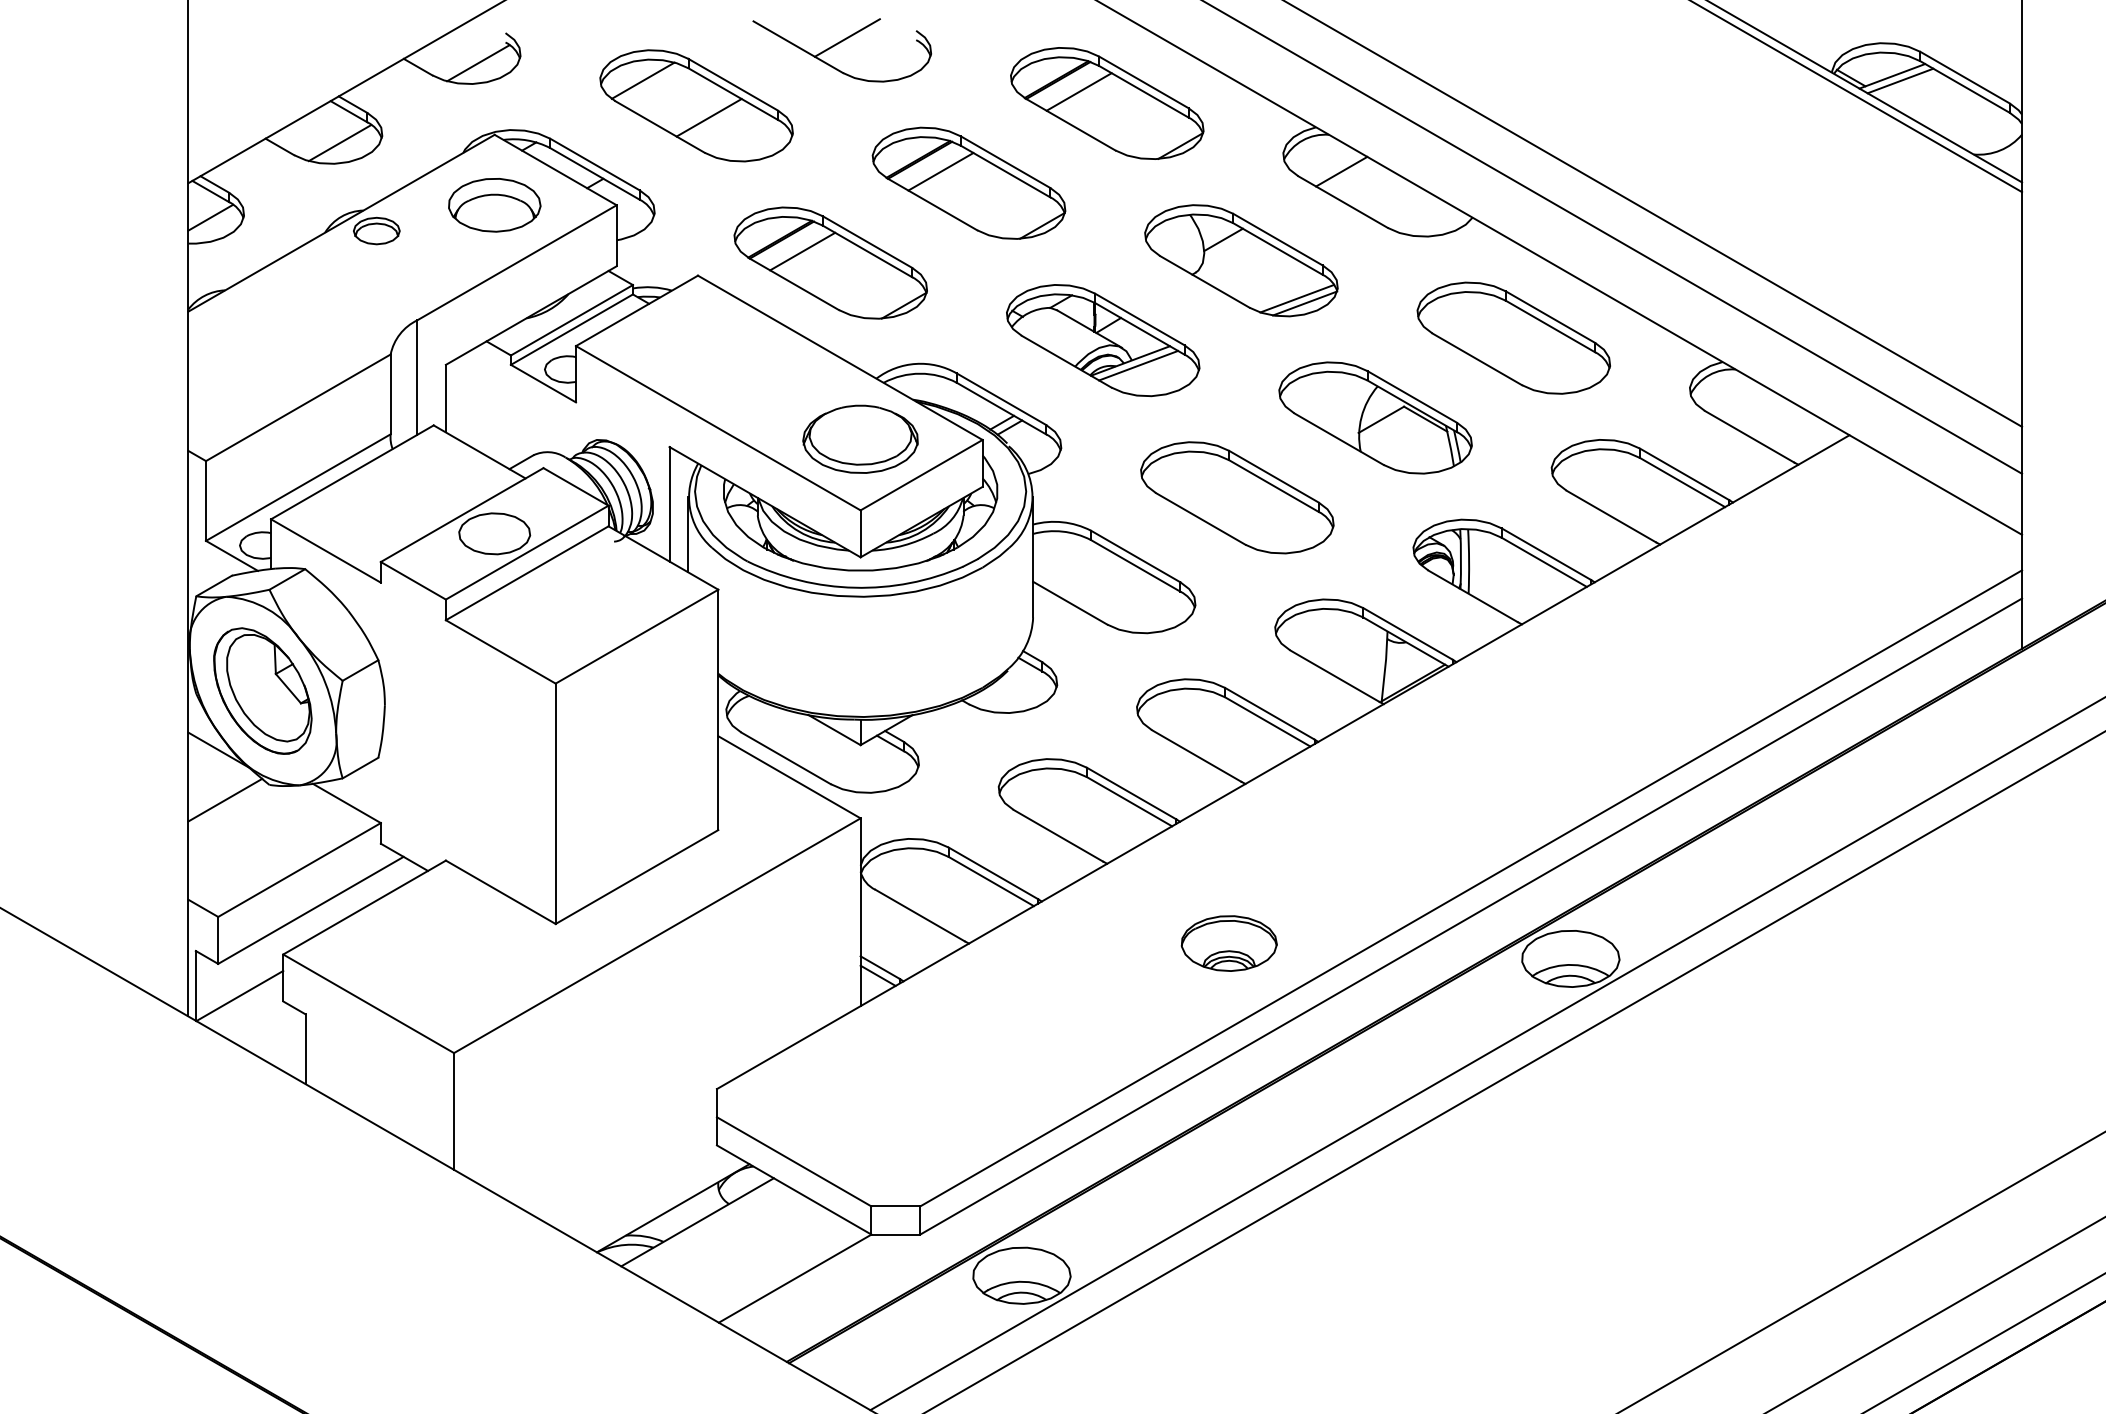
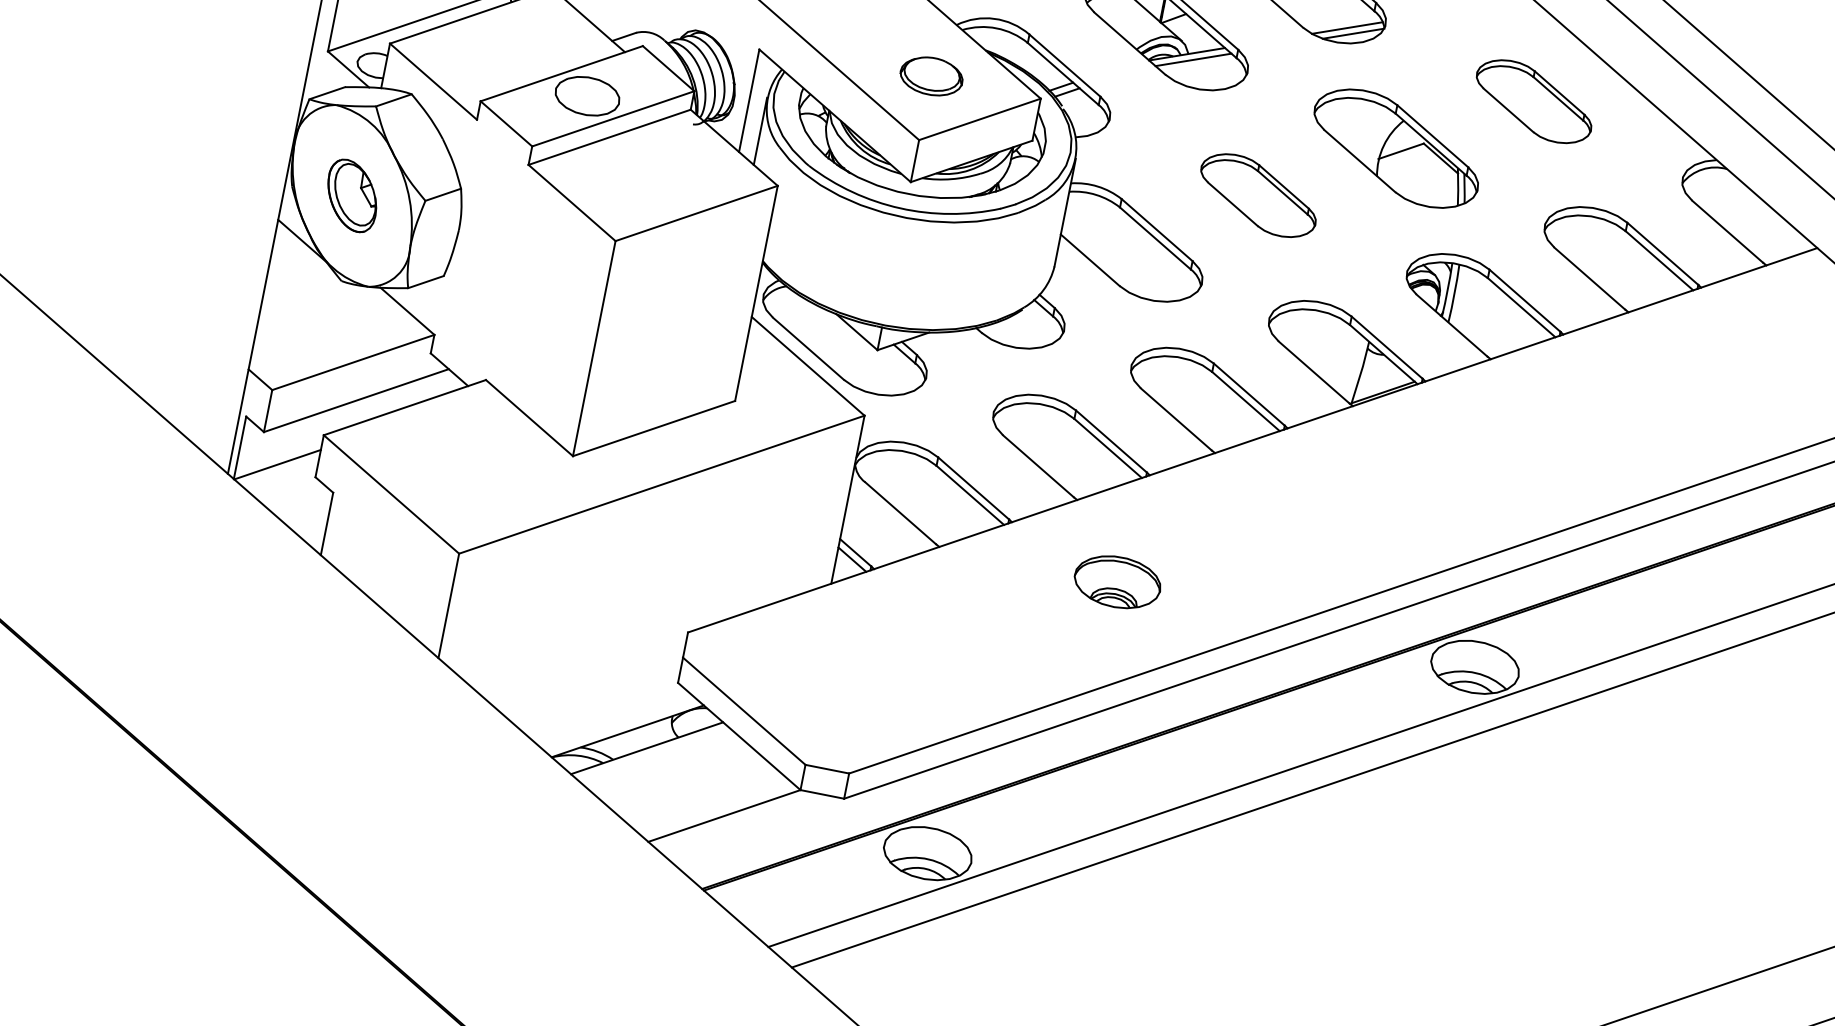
part: (1513, 337) -> (1533, 101), size x0.7
part: (860, 438) -> (931, 75), size x0.6
part: (1237, 497) -> (1258, 195), size x0.7
part: (262, 690) -> (352, 195), size x0.6
line: (225, 799) -> (299, 286), removed
part: (1228, 943) -> (1116, 582), moved

